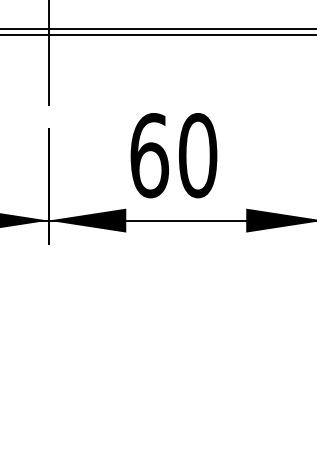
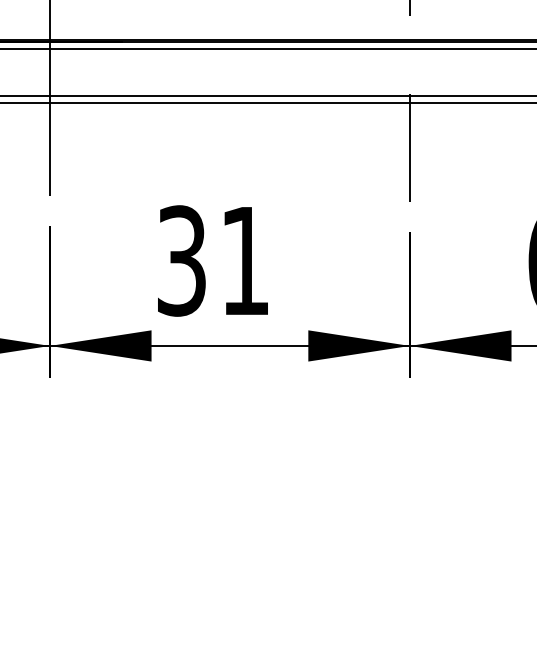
text: (173, 155) -> (213, 260), 60 -> 31

